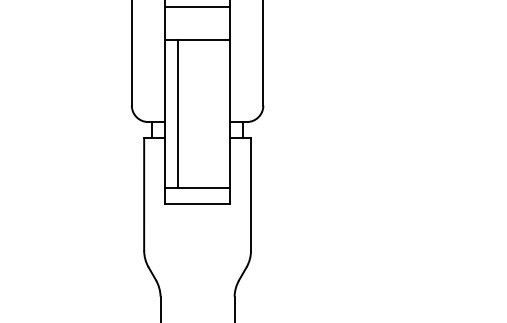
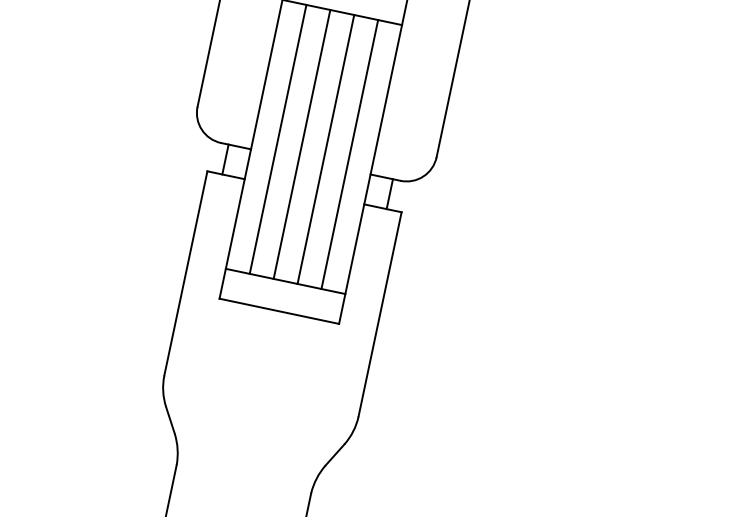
line: (191, 113) -> (302, 144), added
line: (204, 113) -> (326, 149), added
line: (217, 113) -> (350, 153), added

